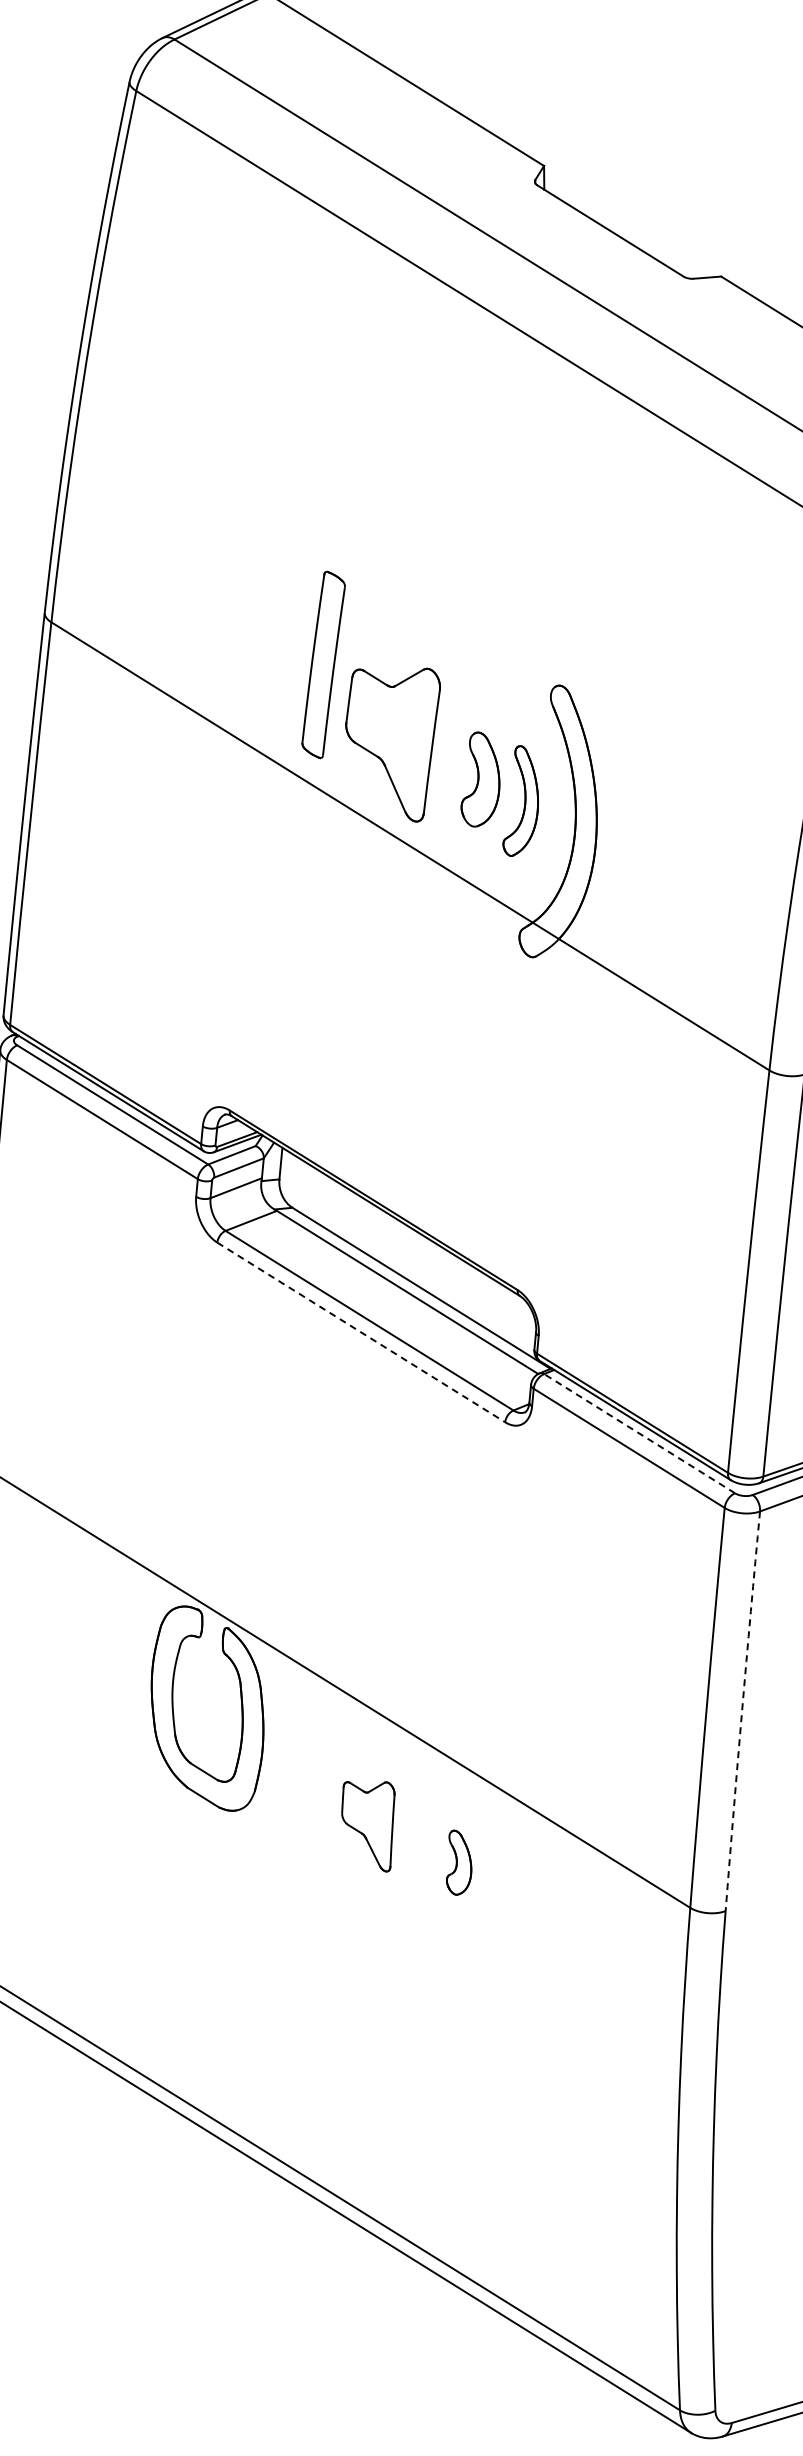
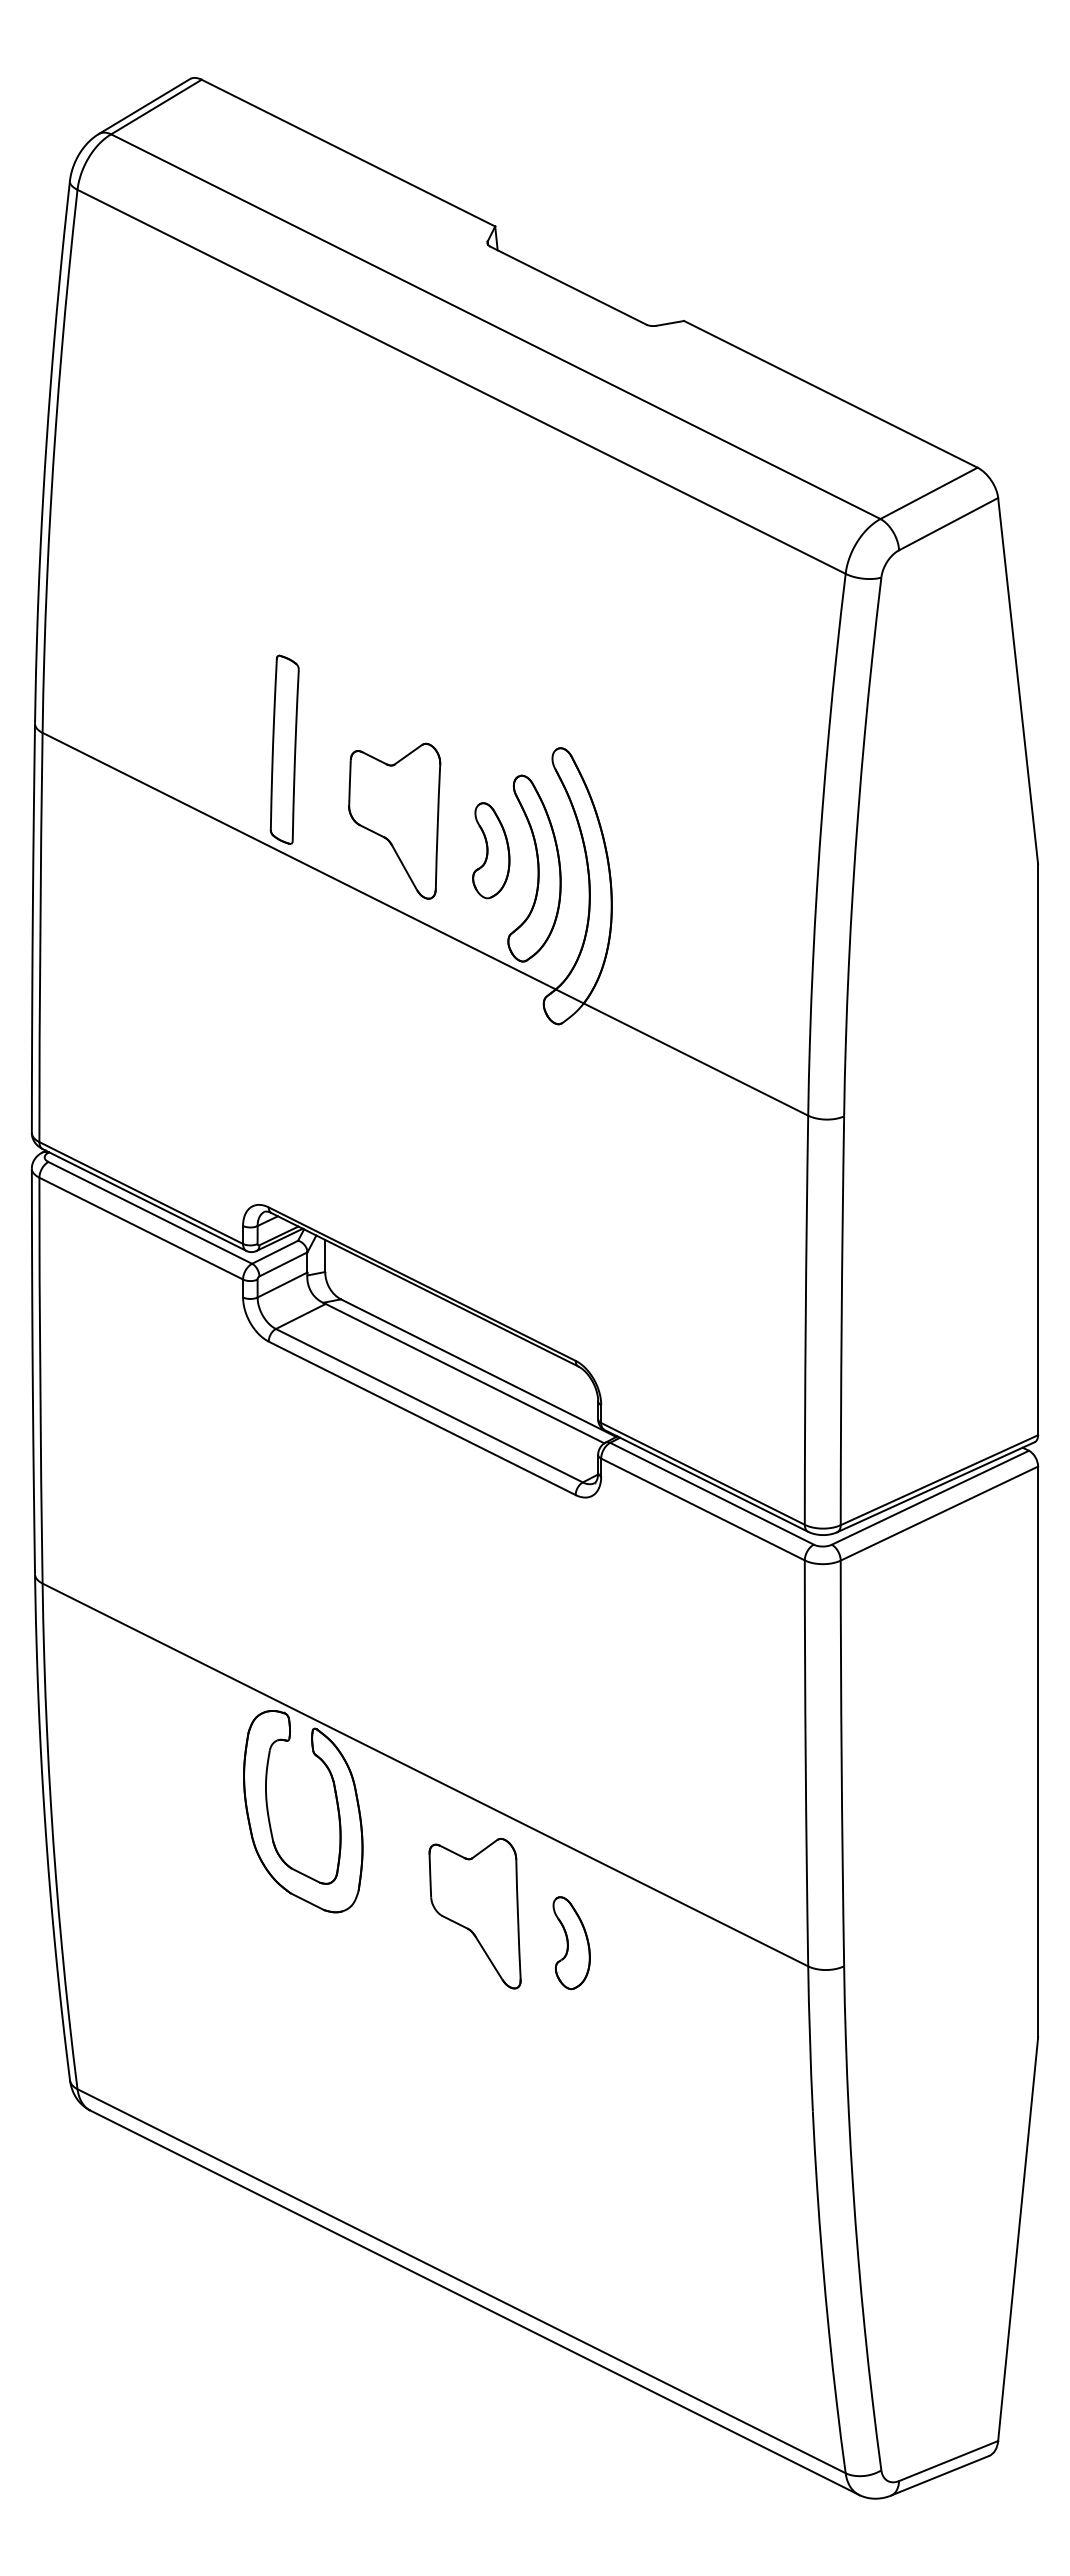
part: (323, 664) -> (284, 749), moved
part: (522, 801) -> (534, 868), size x1.67
line: (361, 1332) -> (422, 1418), dashed -> solid
line: (640, 1433) -> (712, 1493), dashed -> solid
arc: (741, 1711) -> (841, 1763), dashed -> solid
part: (366, 1824) -> (474, 1913), size x1.67
part: (459, 1863) -> (571, 1943), size x1.43

